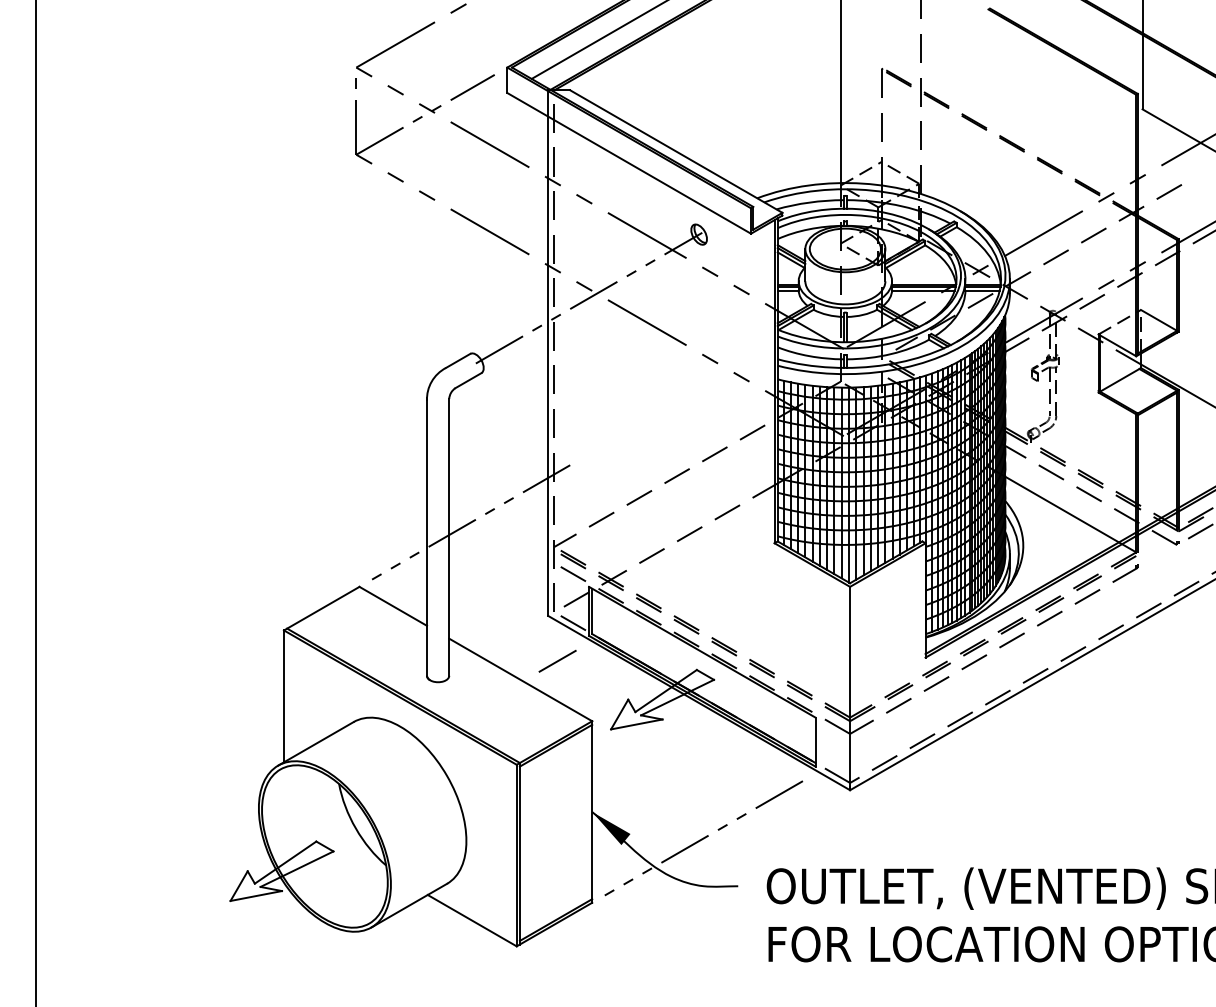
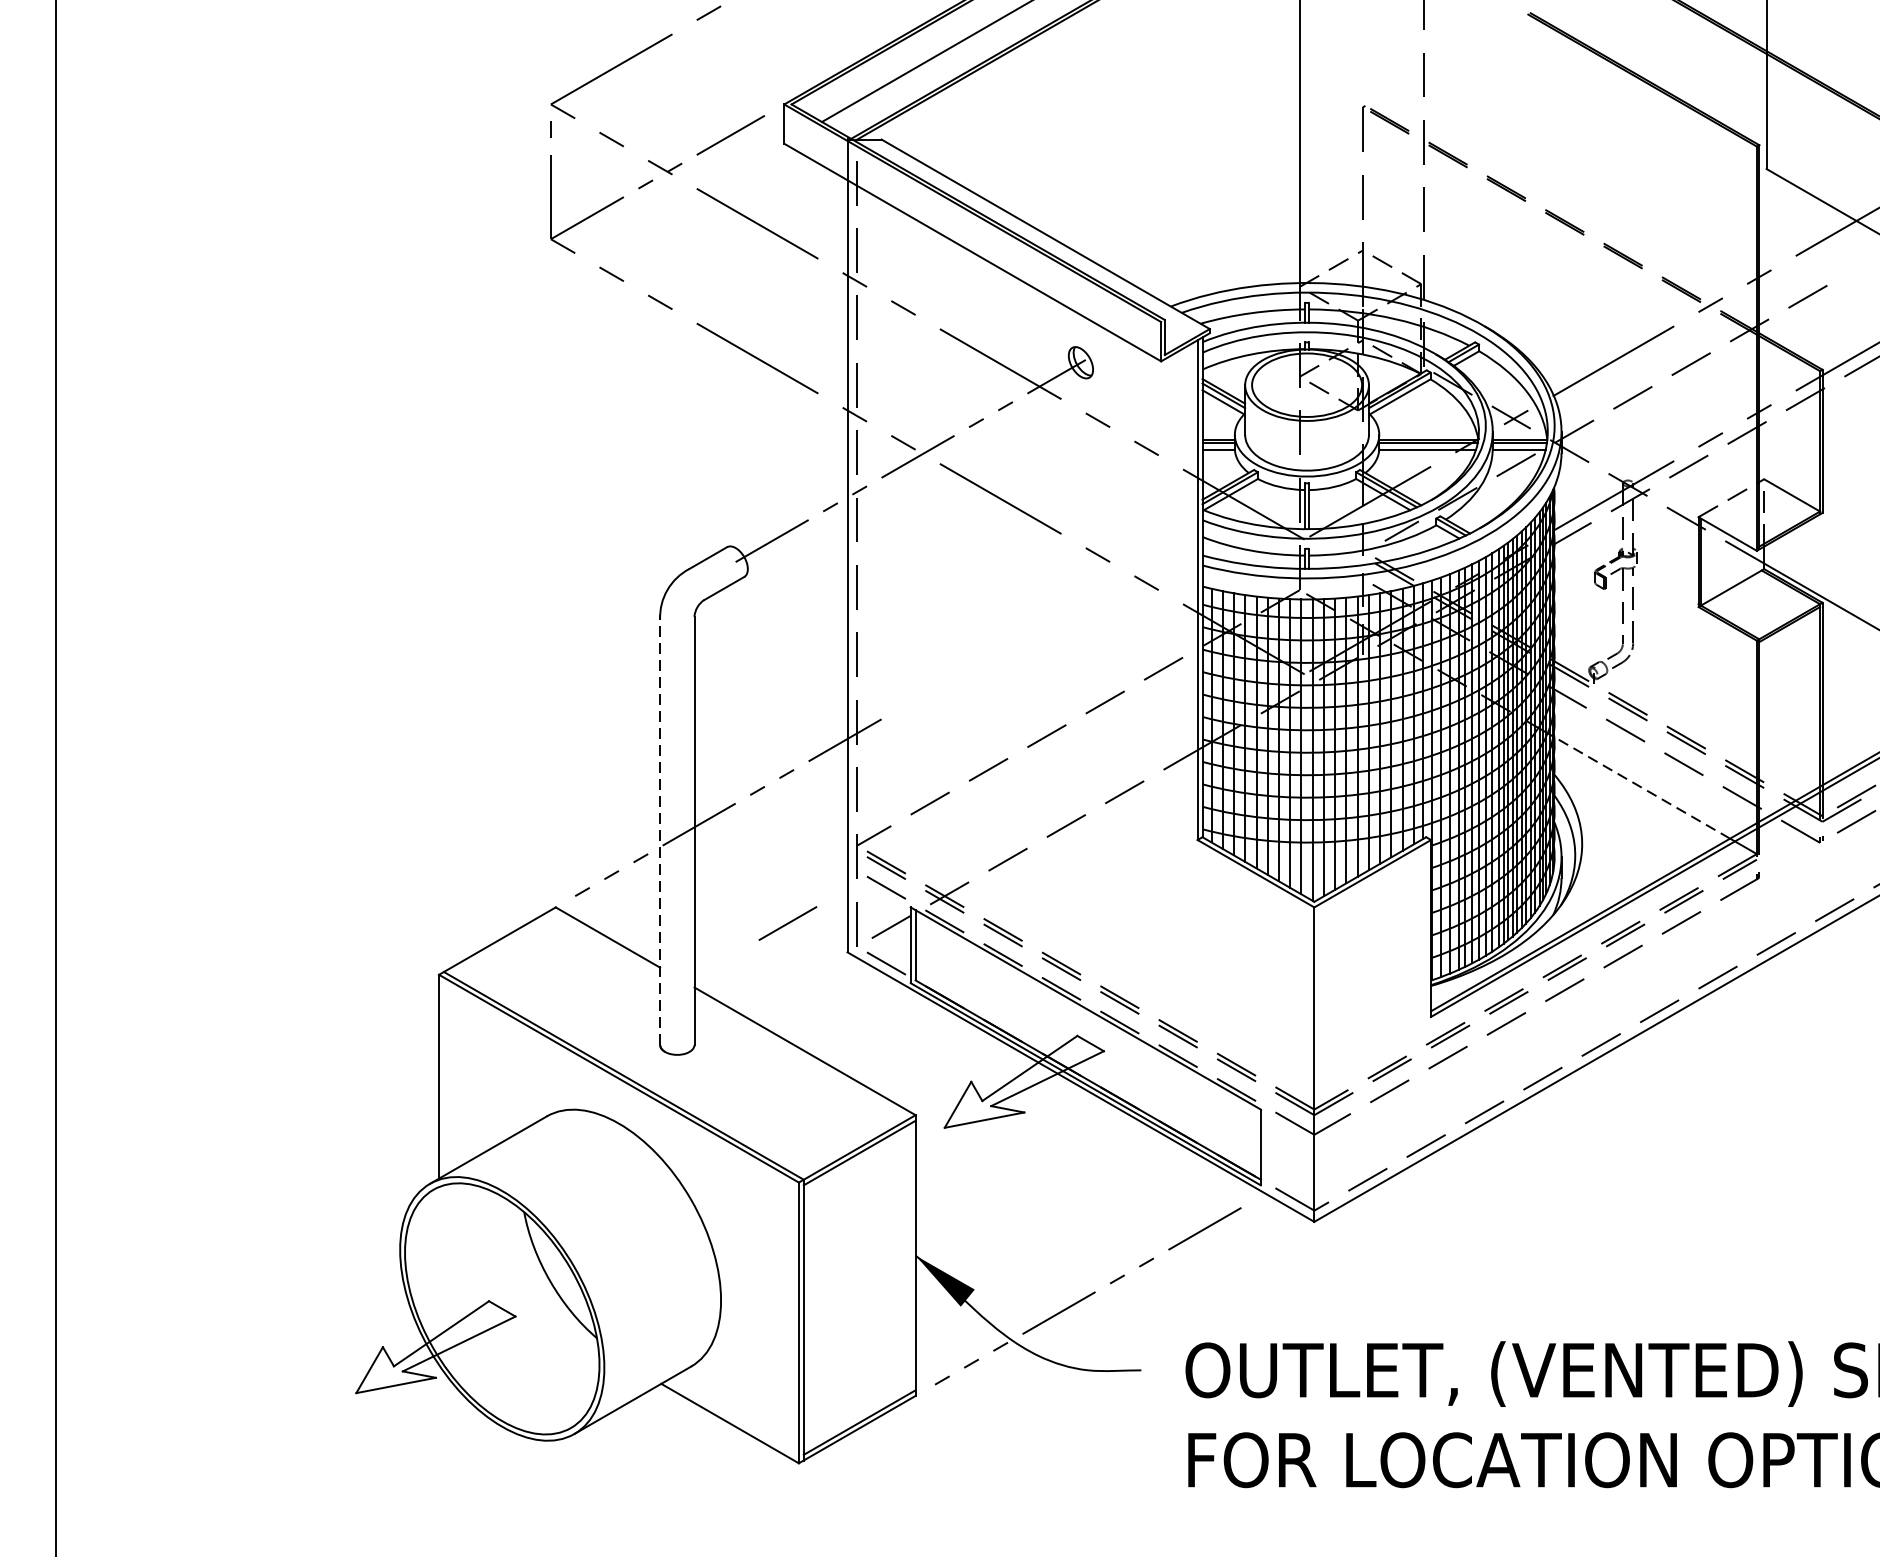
line: (1062, 509) -> (1642, 787), solid -> dashed
line: (427, 536) -> (660, 829), solid -> dashed
line: (557, 660) -> (787, 922), moved

